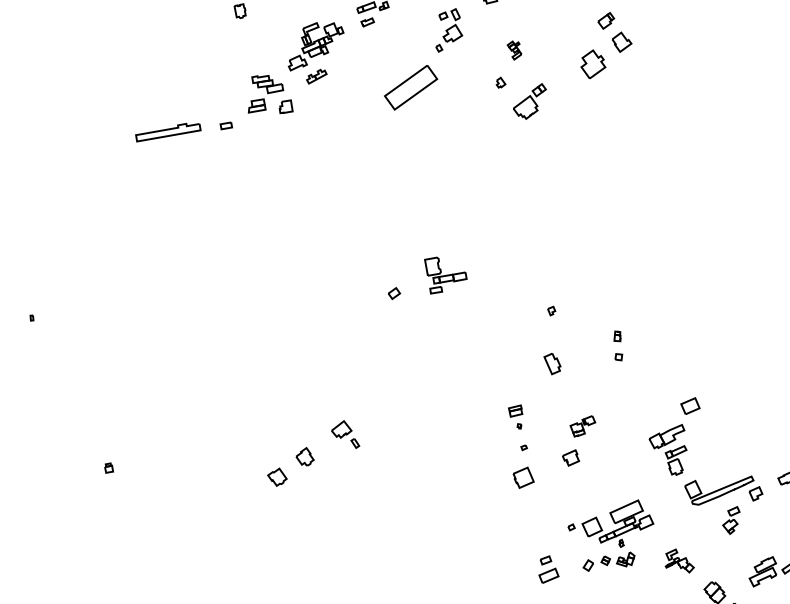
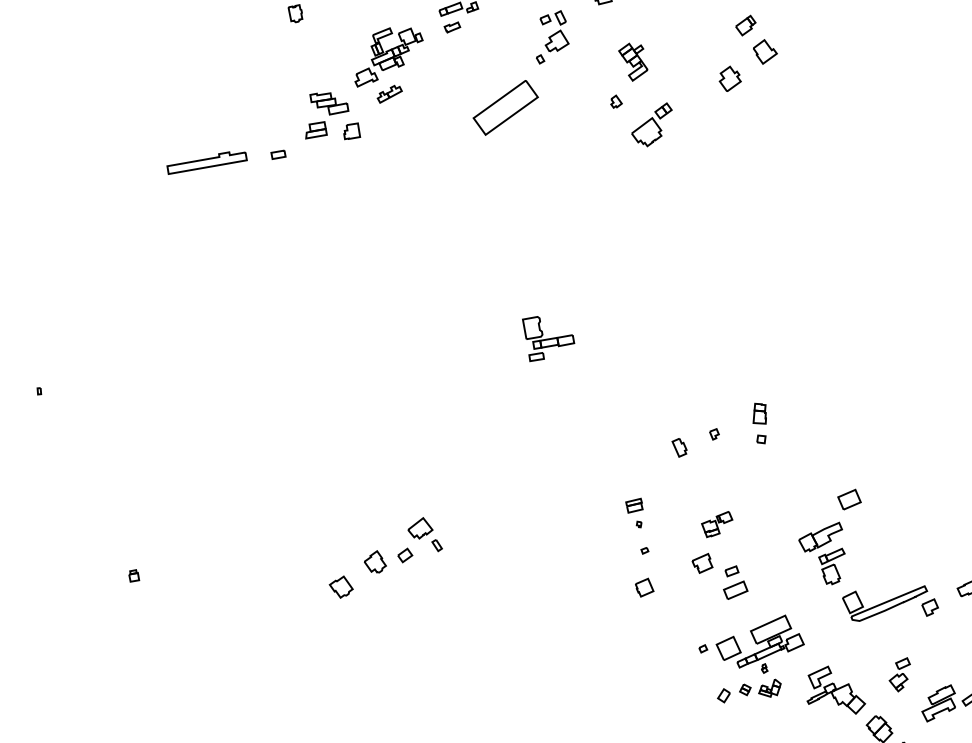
part: (514, 50) -> (633, 62), size x1.67
part: (593, 63) -> (730, 78), size x0.71
part: (394, 293) -> (405, 555), moved
part: (551, 310) -> (714, 433), moved
part: (617, 336) -> (759, 413), size x1.67
part: (551, 363) -> (678, 447), size x0.71
part: (524, 477) -> (645, 587), size x0.71
part: (731, 520) -> (900, 674), moved
part: (679, 560) -> (836, 689), size x1.67
part: (548, 569) -> (735, 582), moved

